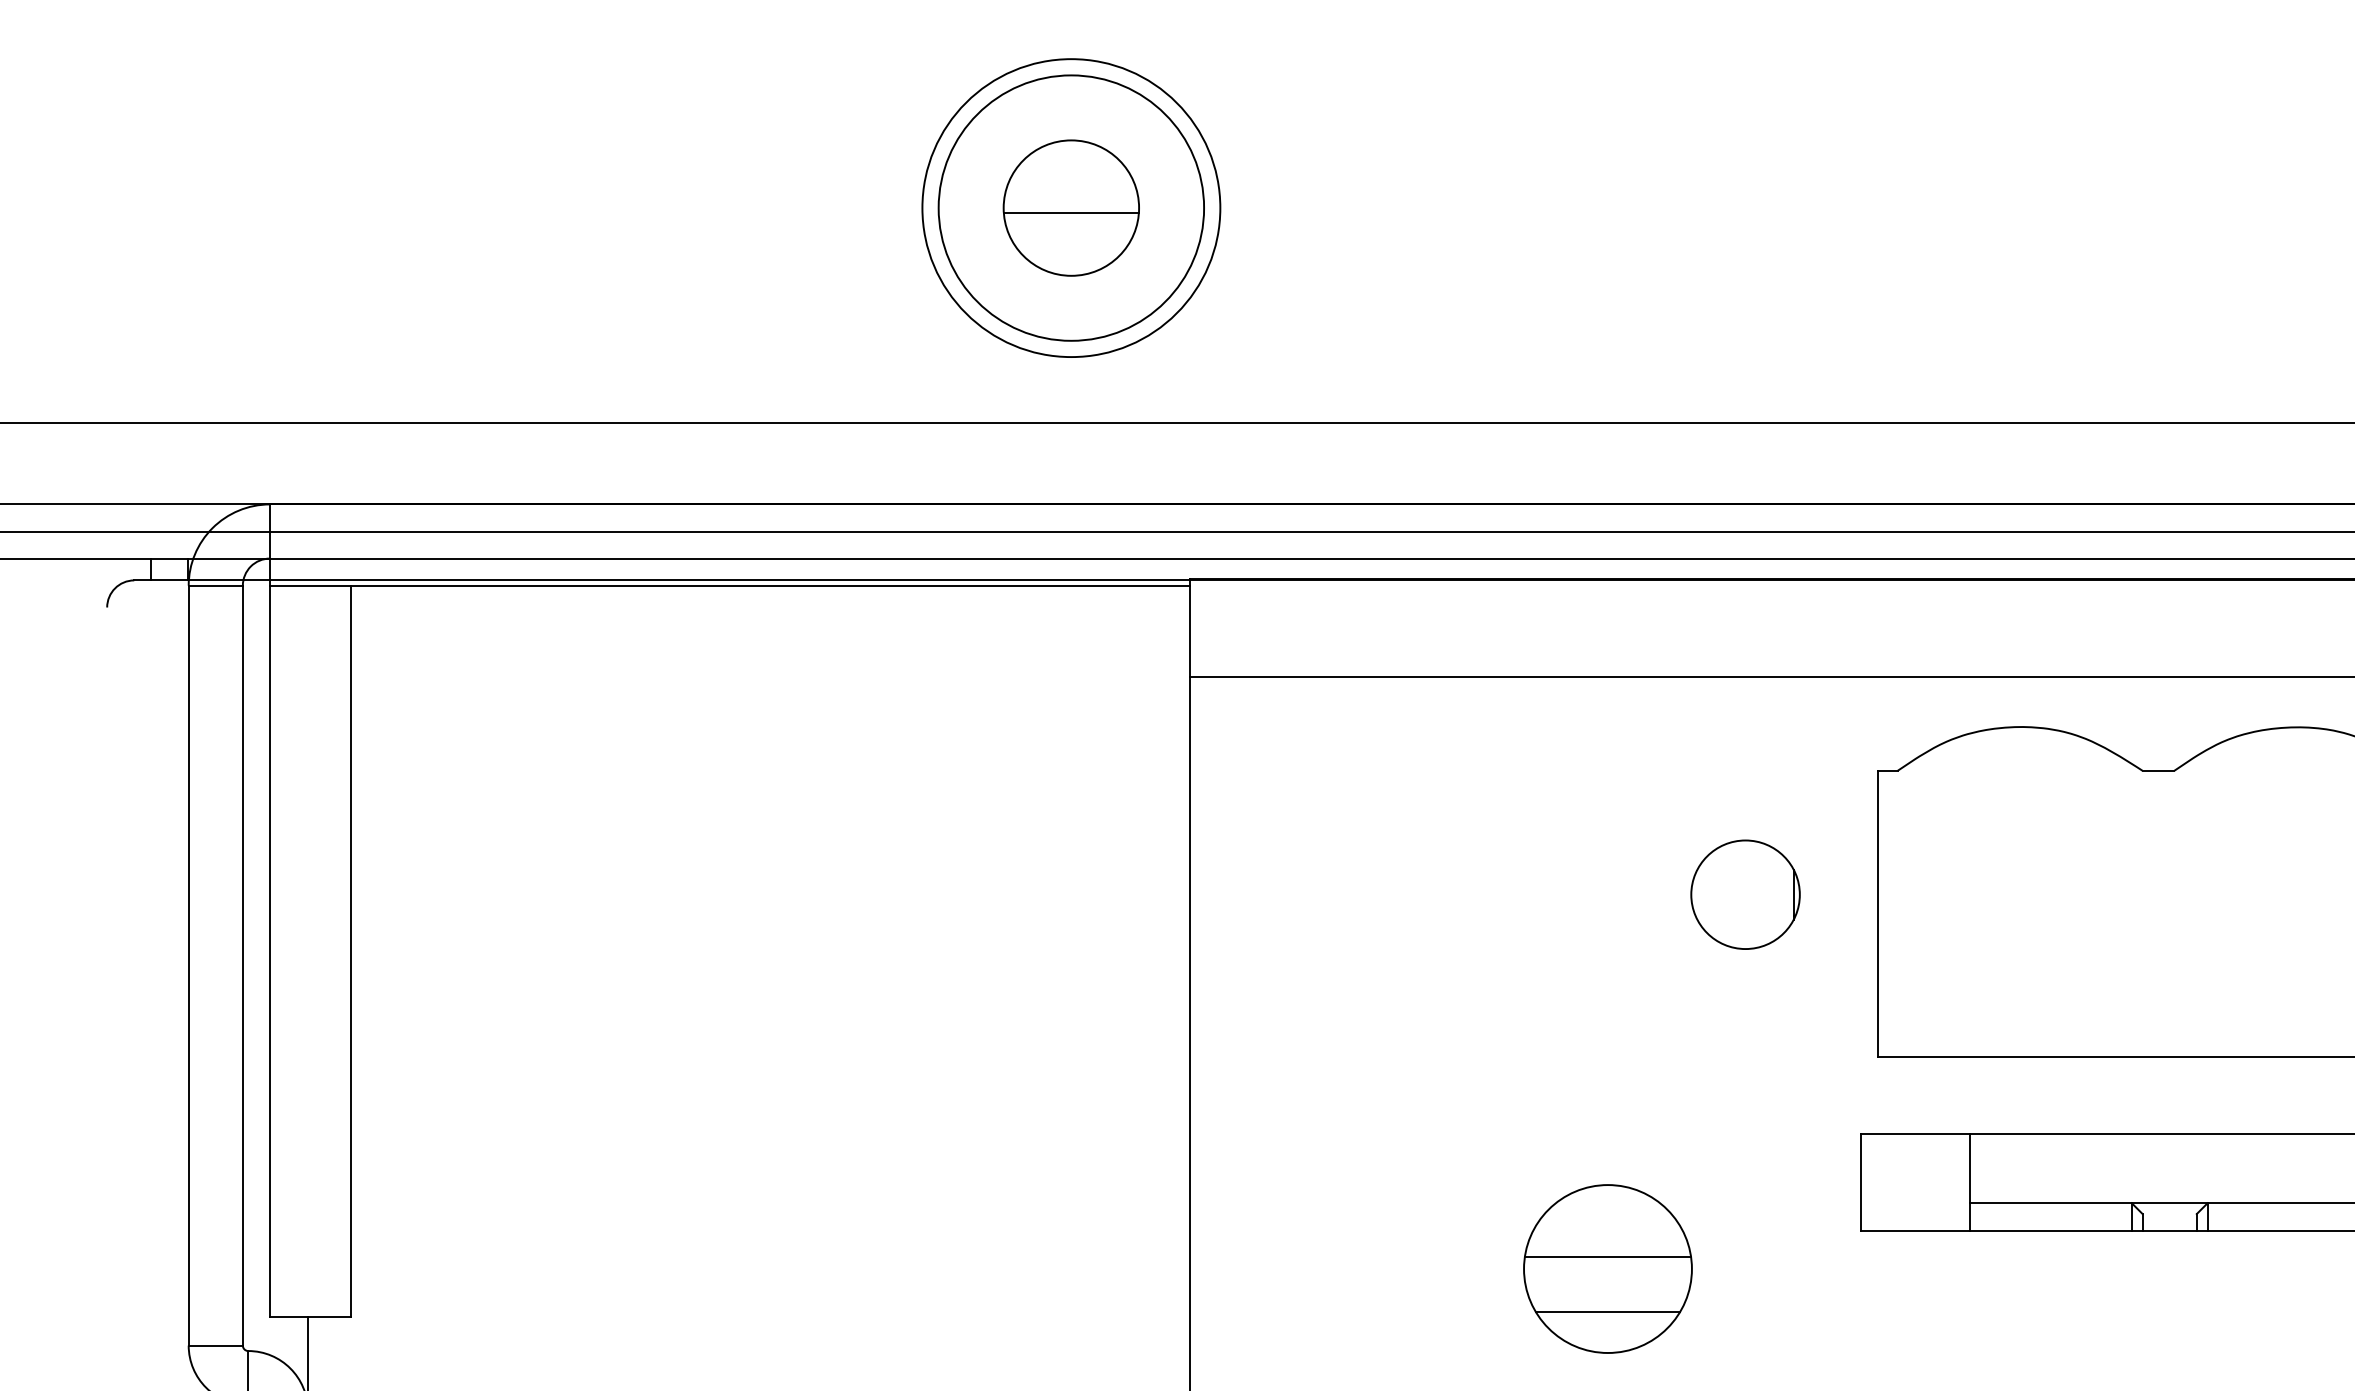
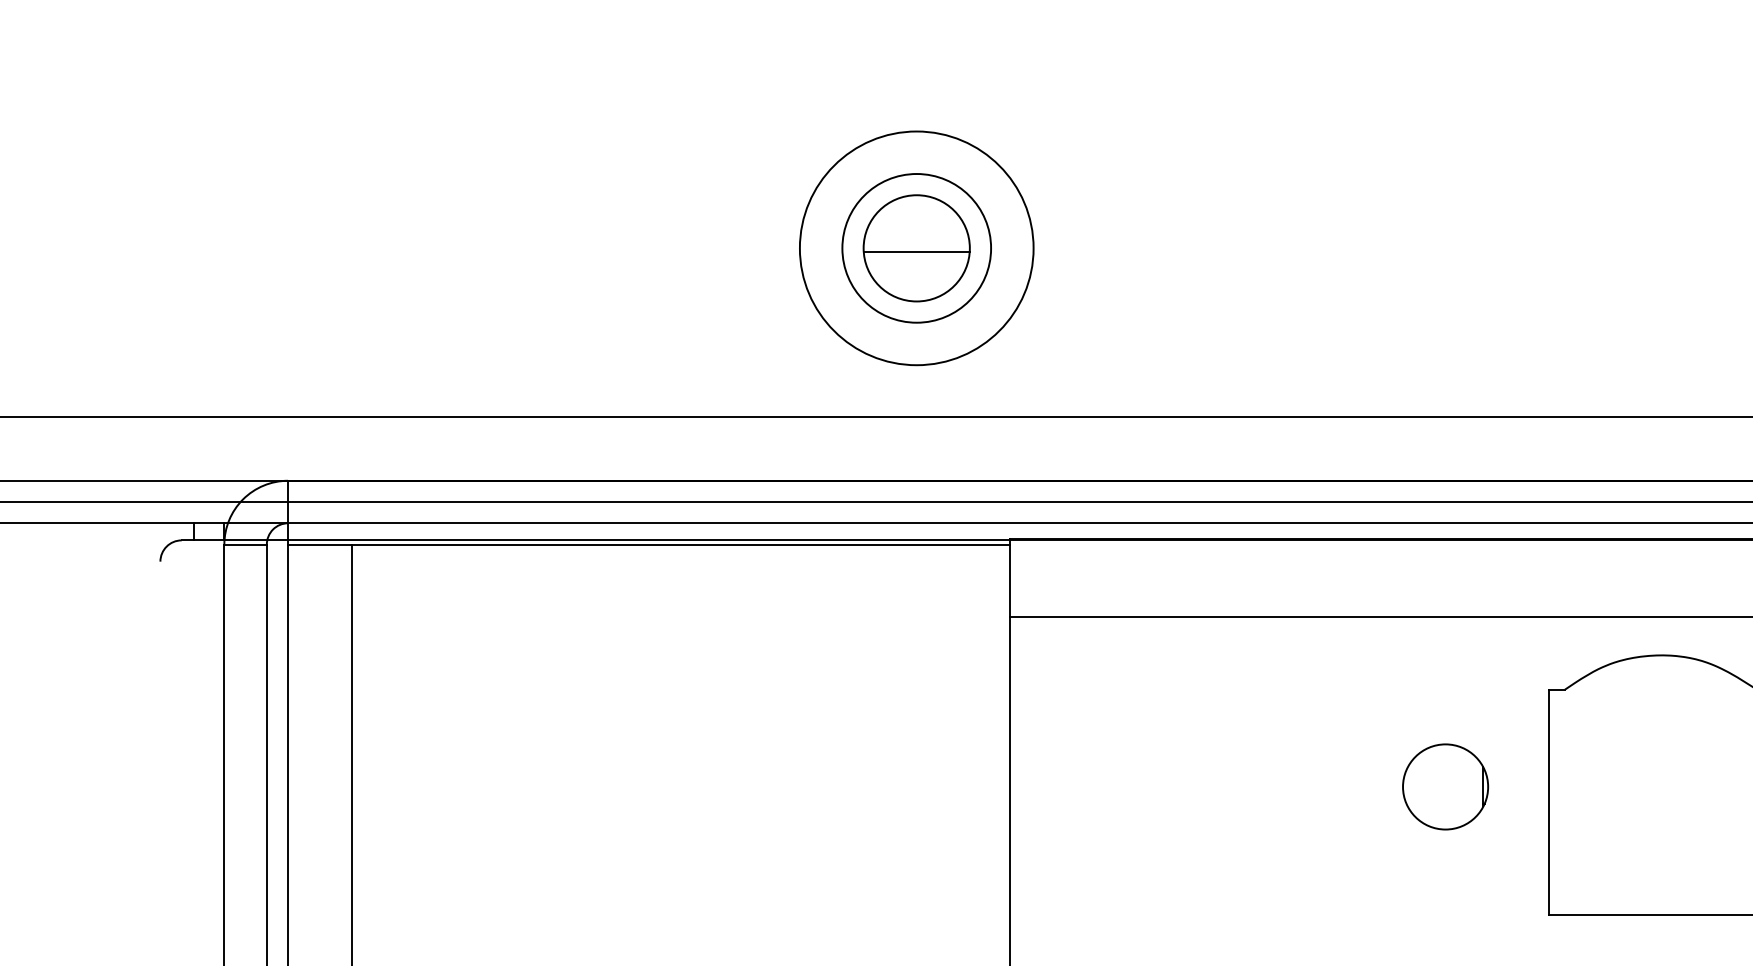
circle: (1071, 207) -> (916, 247), size x0.71

